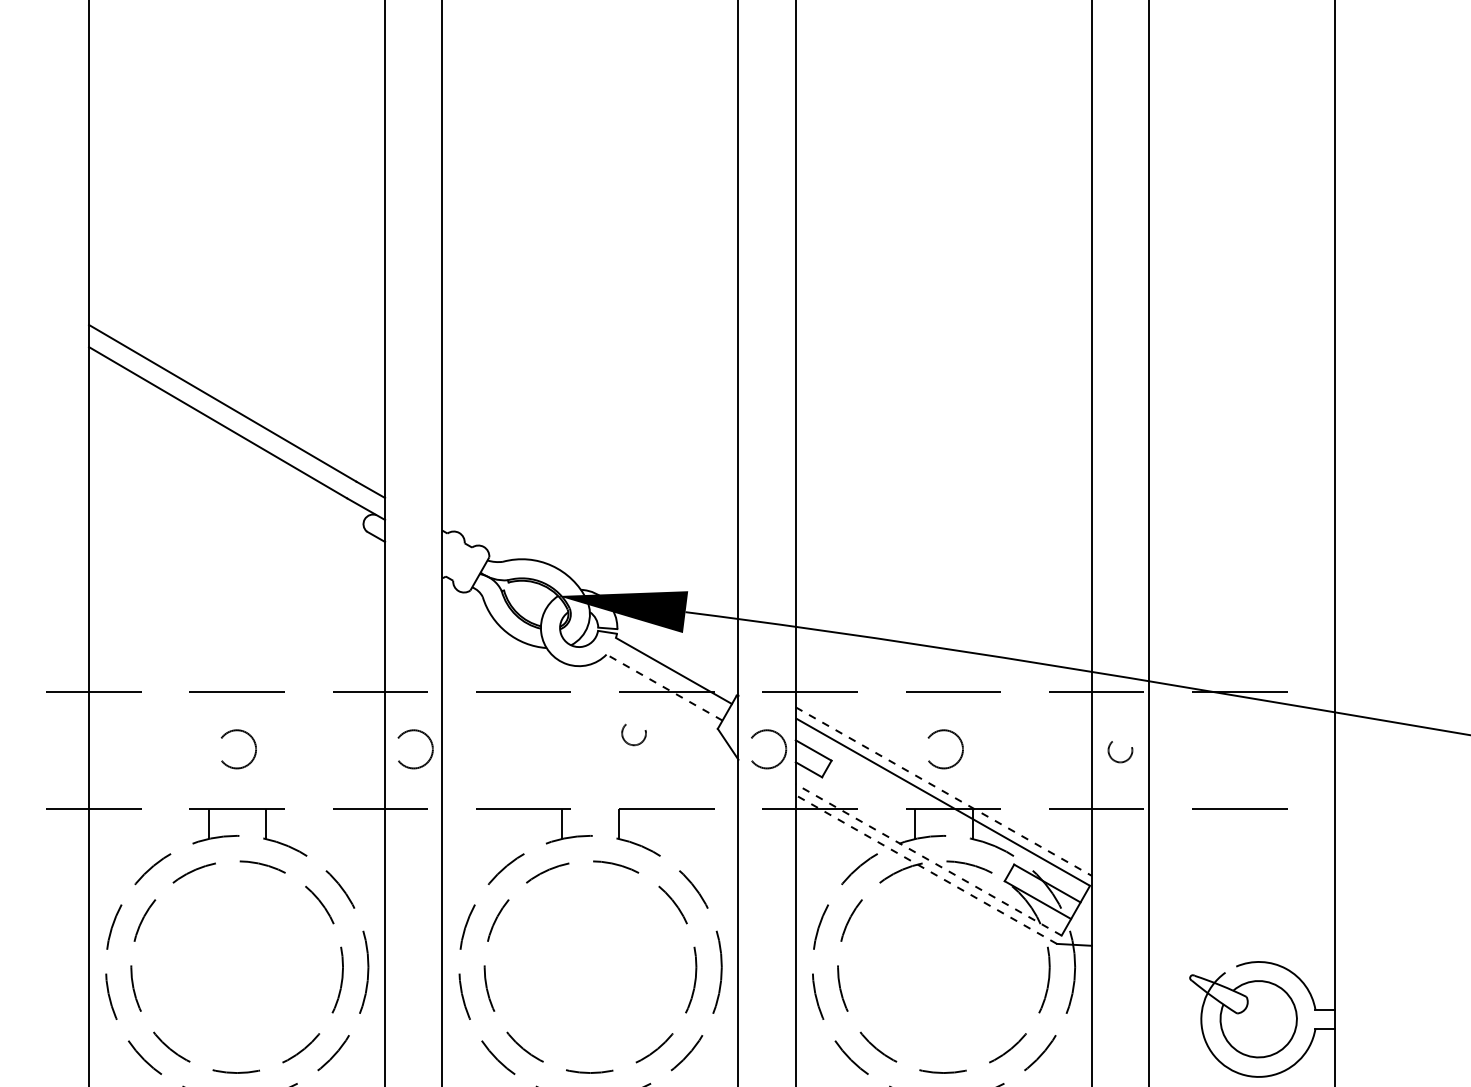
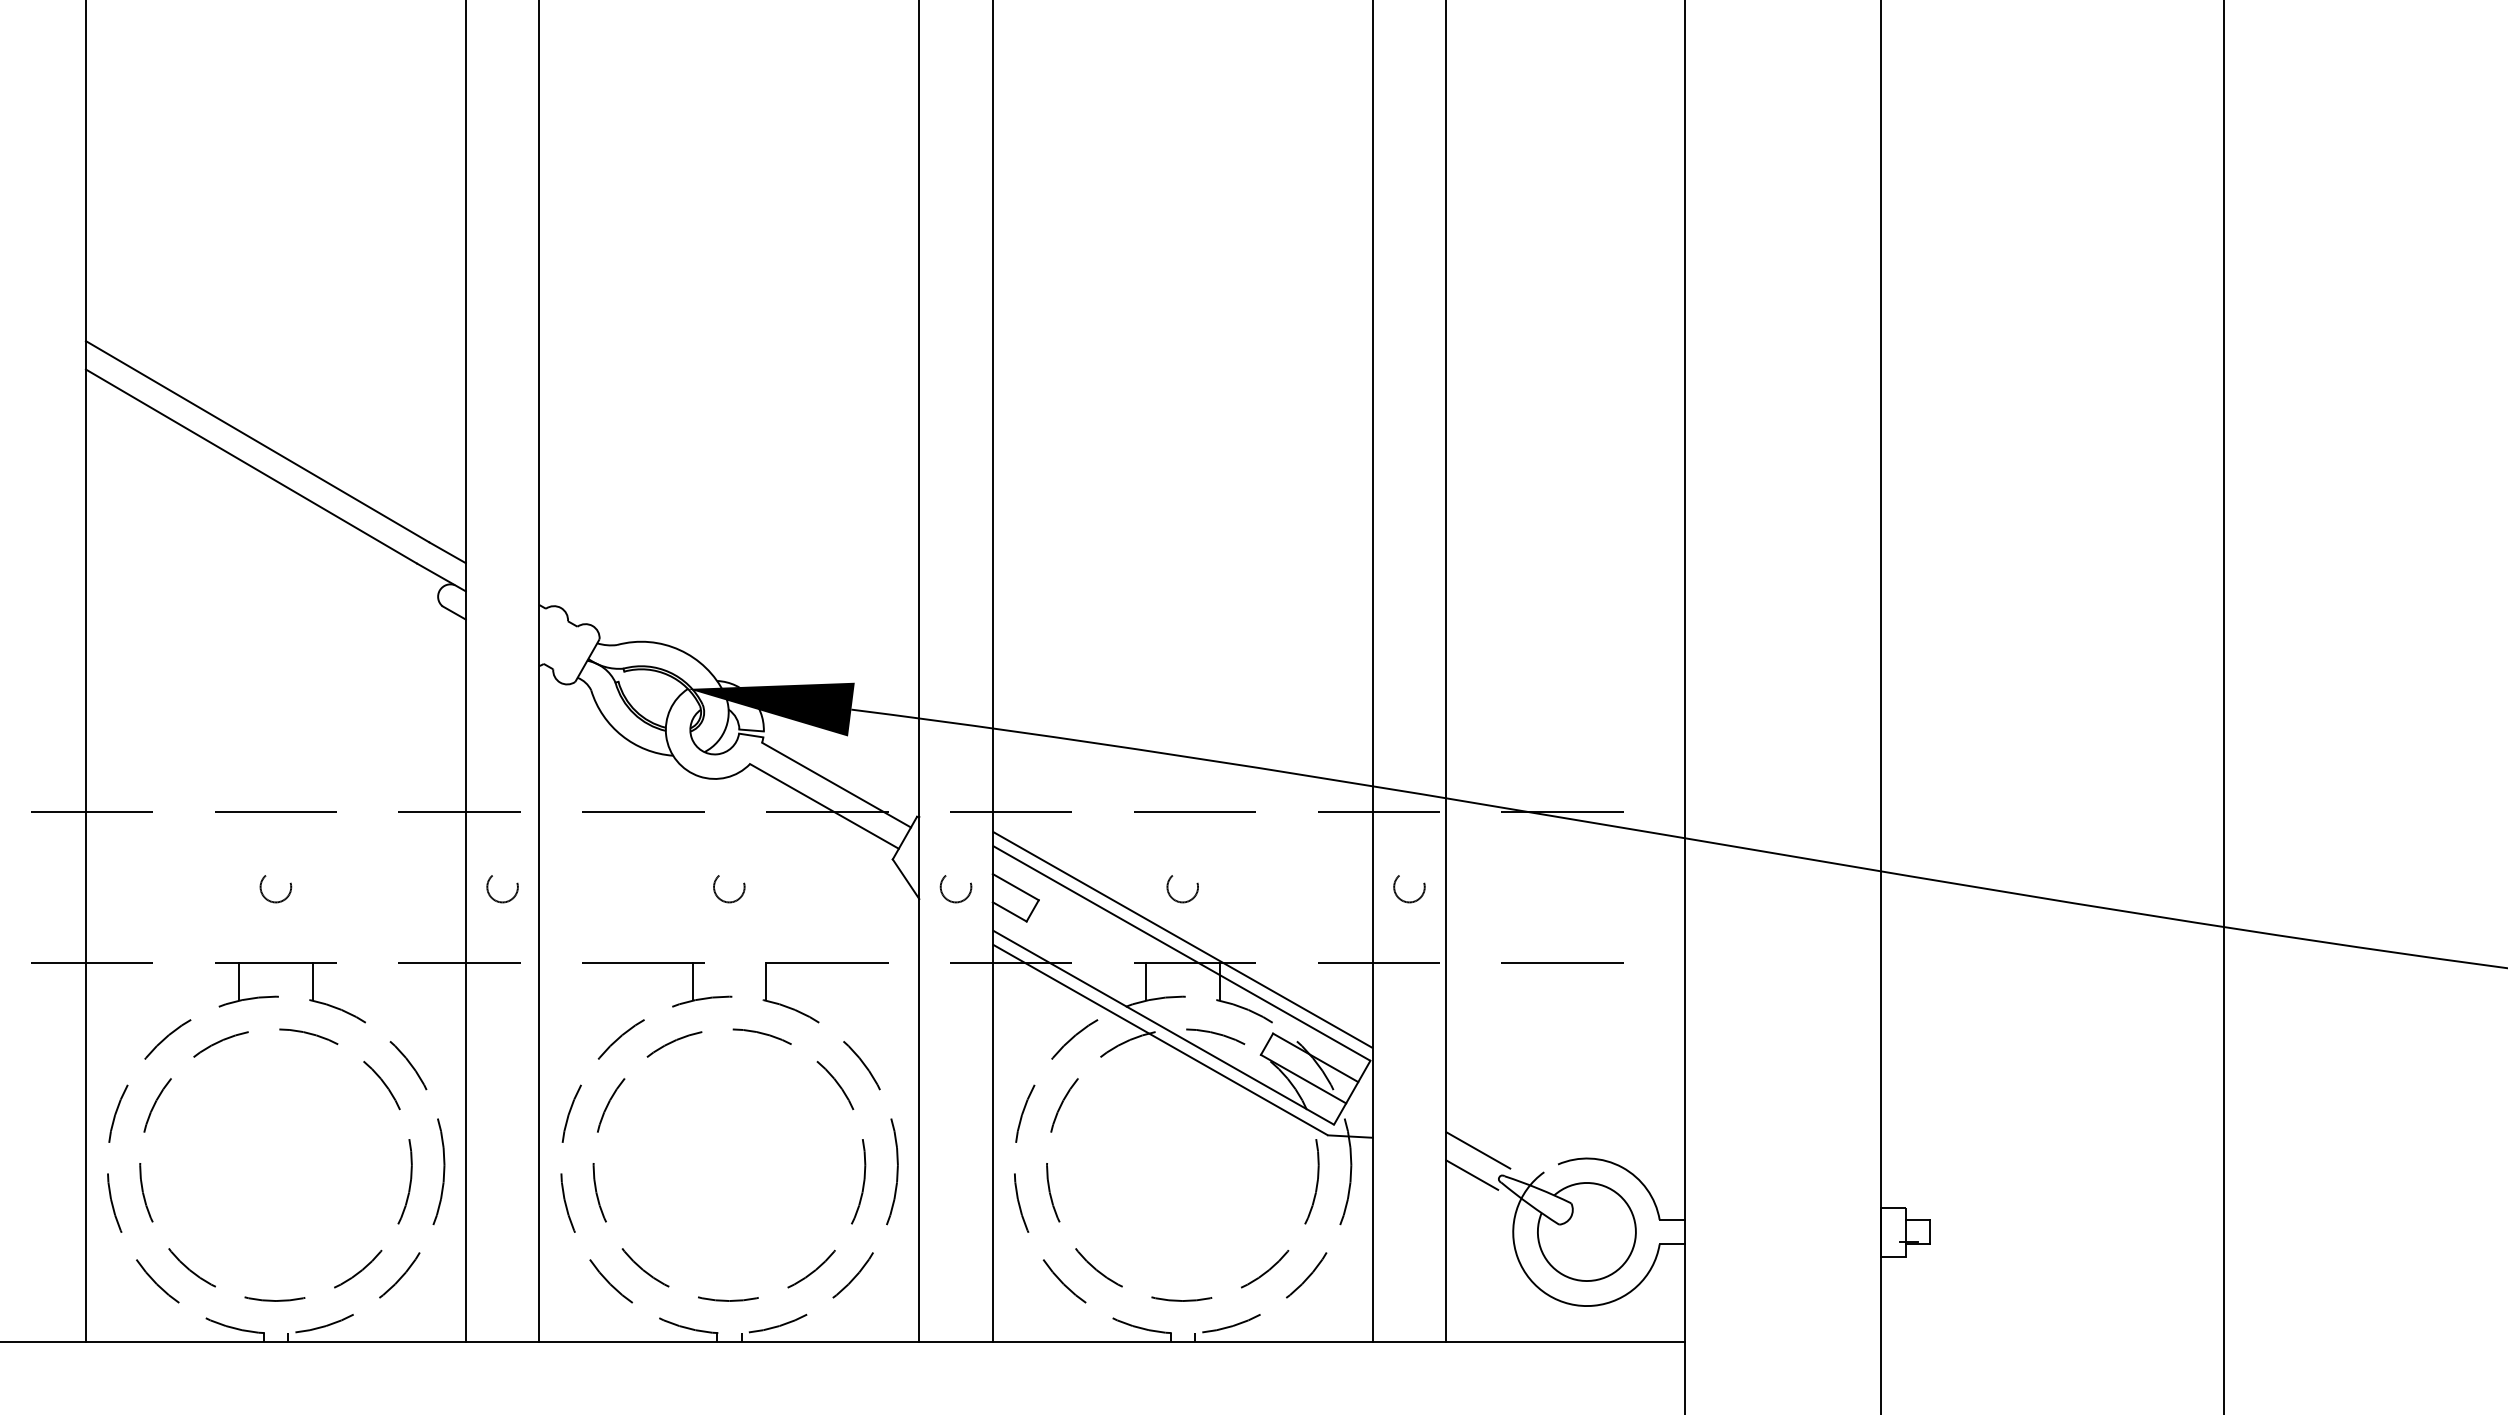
line: (664, 687) -> (824, 806), dashed -> solid
circle: (634, 735) -> (729, 889), moved
circle: (236, 752) -> (275, 889), size x0.62
circle: (413, 752) -> (502, 889), size x0.62
circle: (766, 752) -> (955, 889), size x0.62
circle: (943, 752) -> (1182, 889), size x0.62
line: (943, 791) -> (1182, 939), dashed -> solid
line: (928, 859) -> (1163, 1027), dashed -> solid
line: (926, 869) -> (1160, 1039), dashed -> solid
line: (1174, 955) -> (1478, 1150), added
line: (1169, 974) -> (1472, 1174), added

